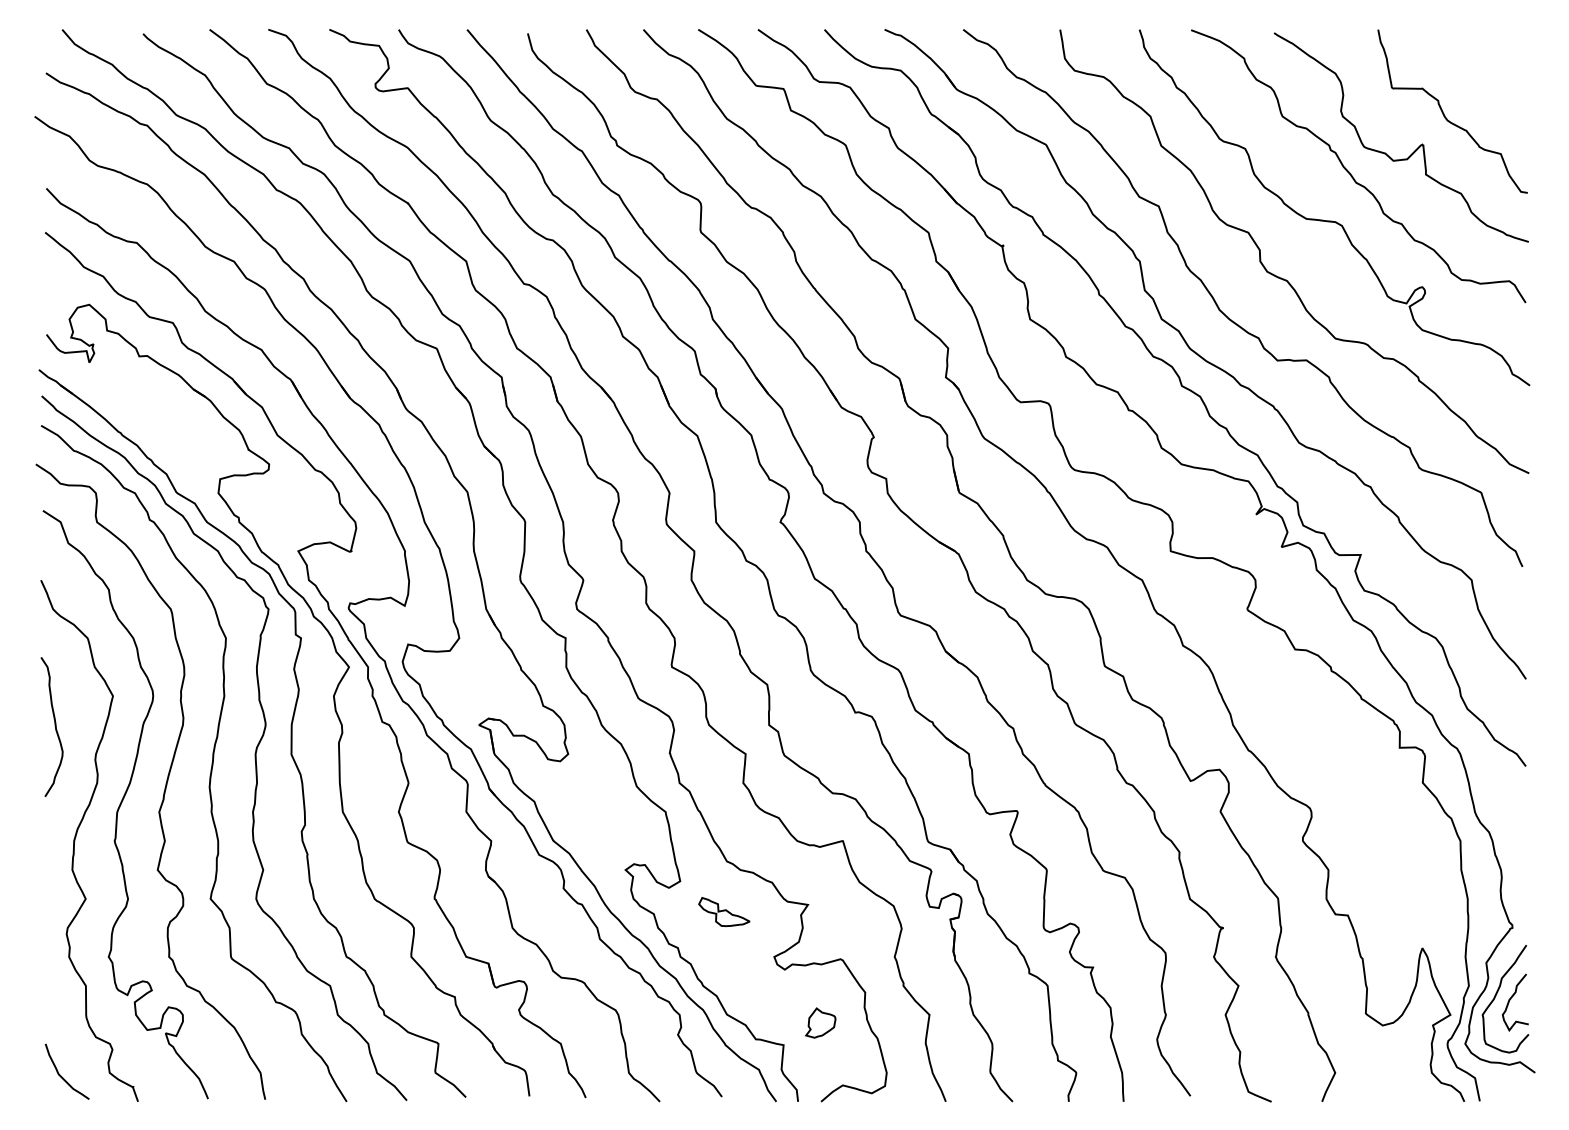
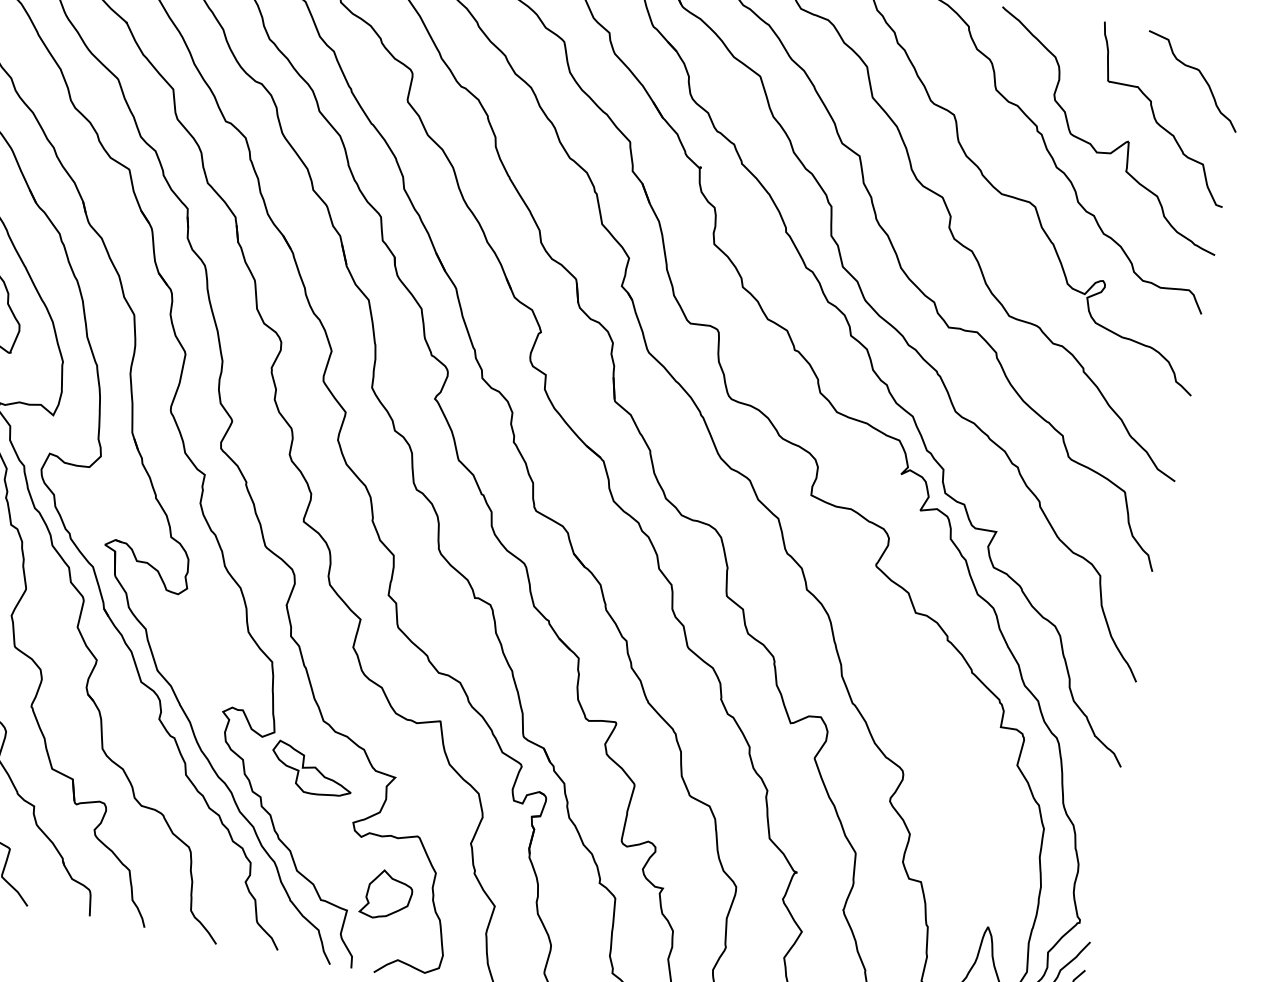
curve: (1482, 65) -> (1200, 74), added
part: (724, 911) -> (312, 769), size x1.67
part: (820, 1022) -> (387, 894), size x1.67

